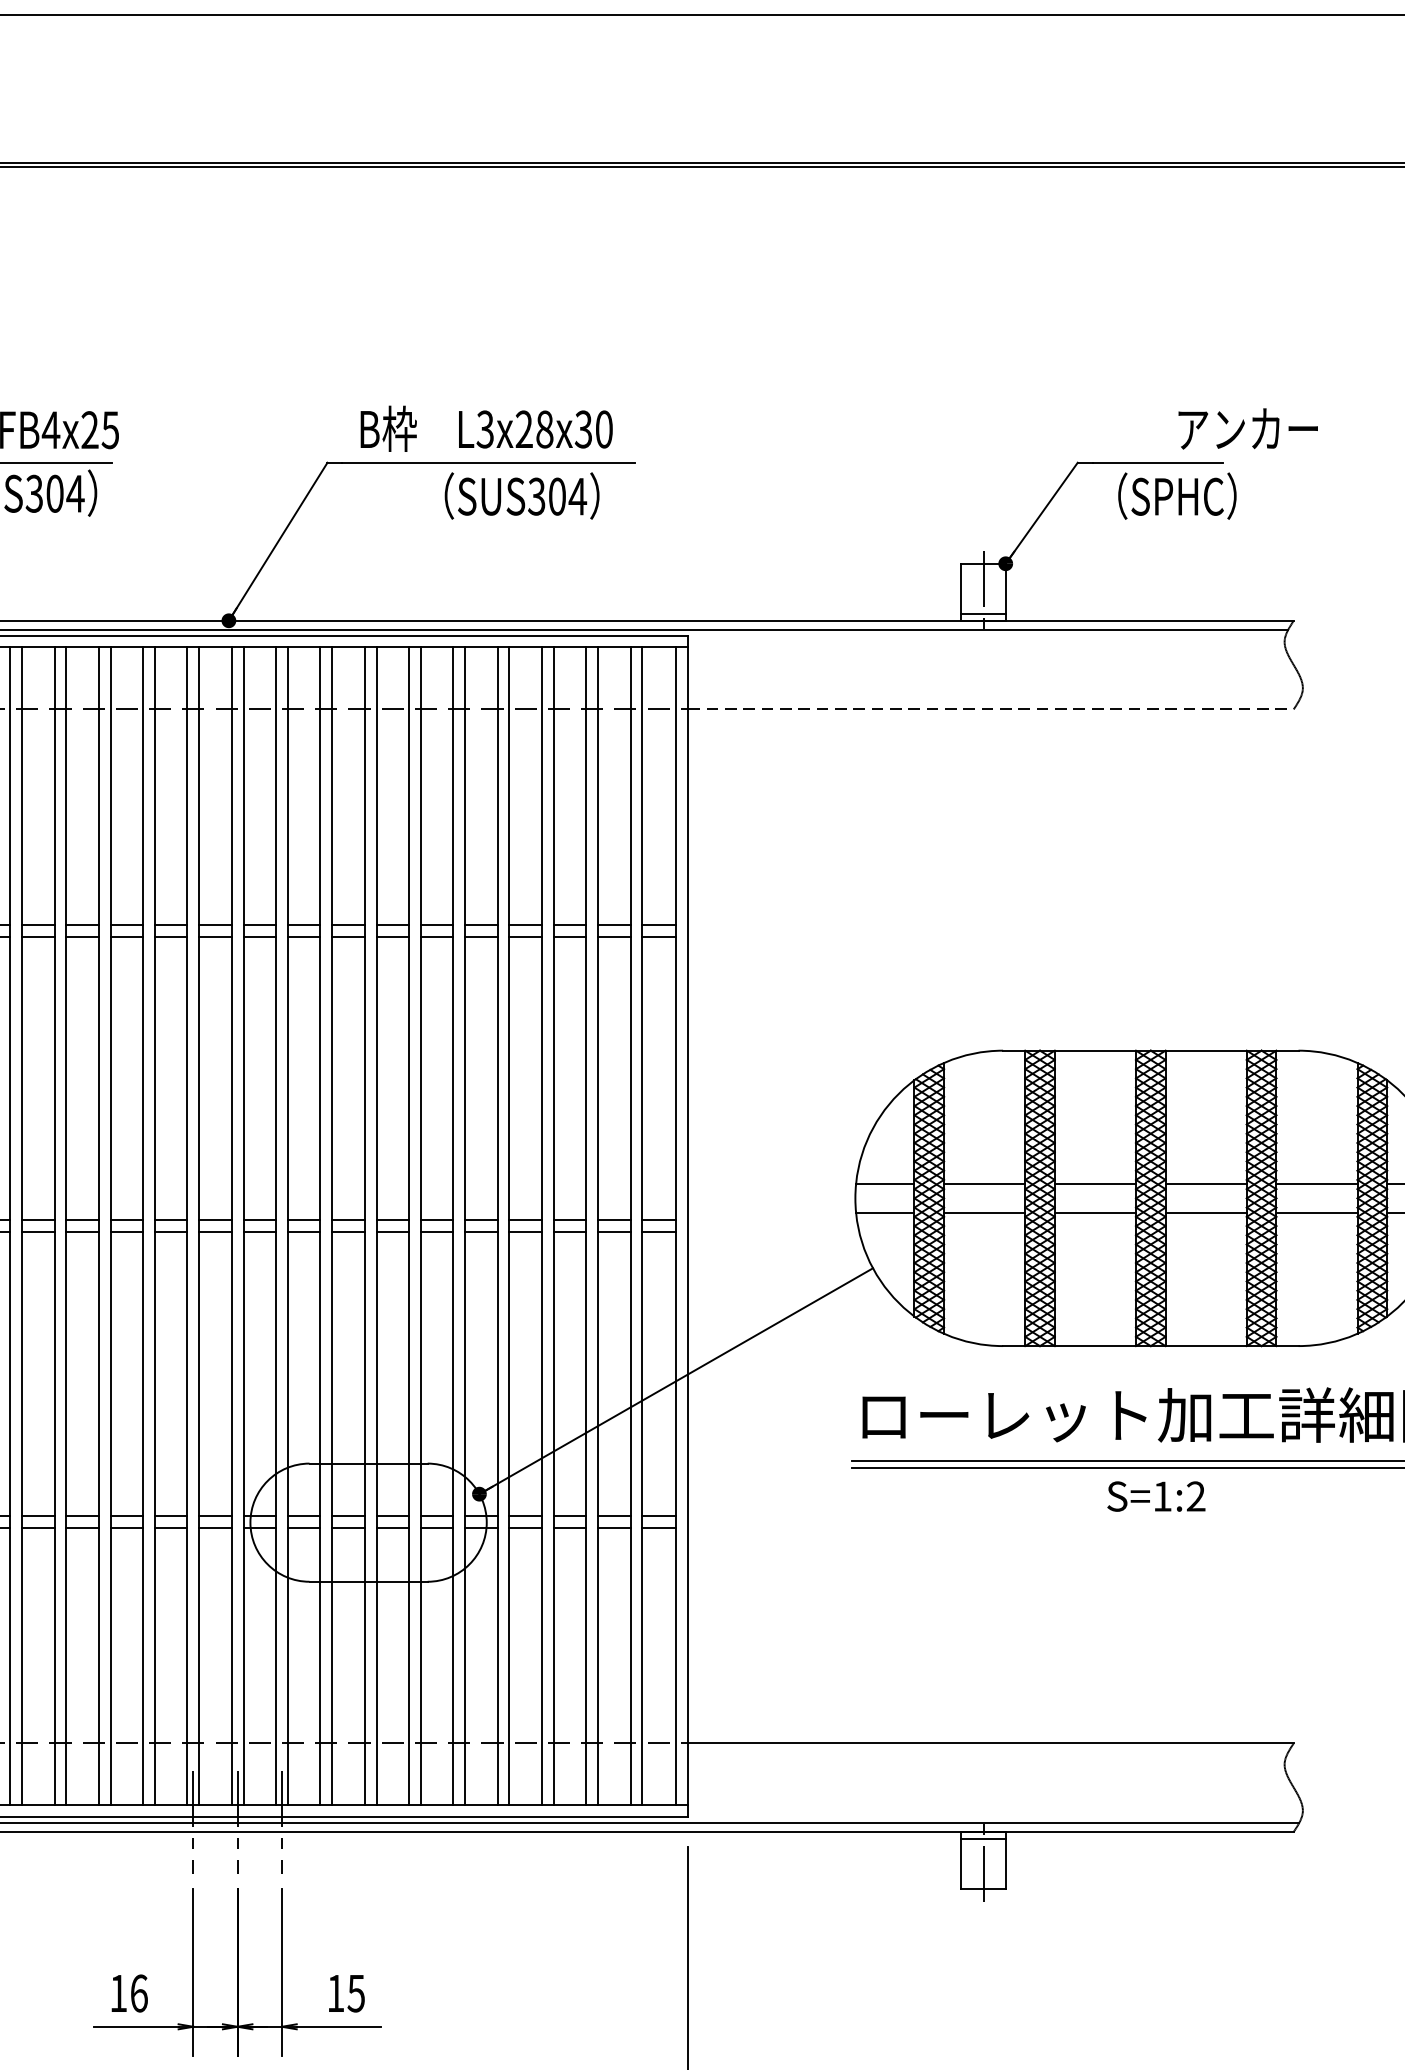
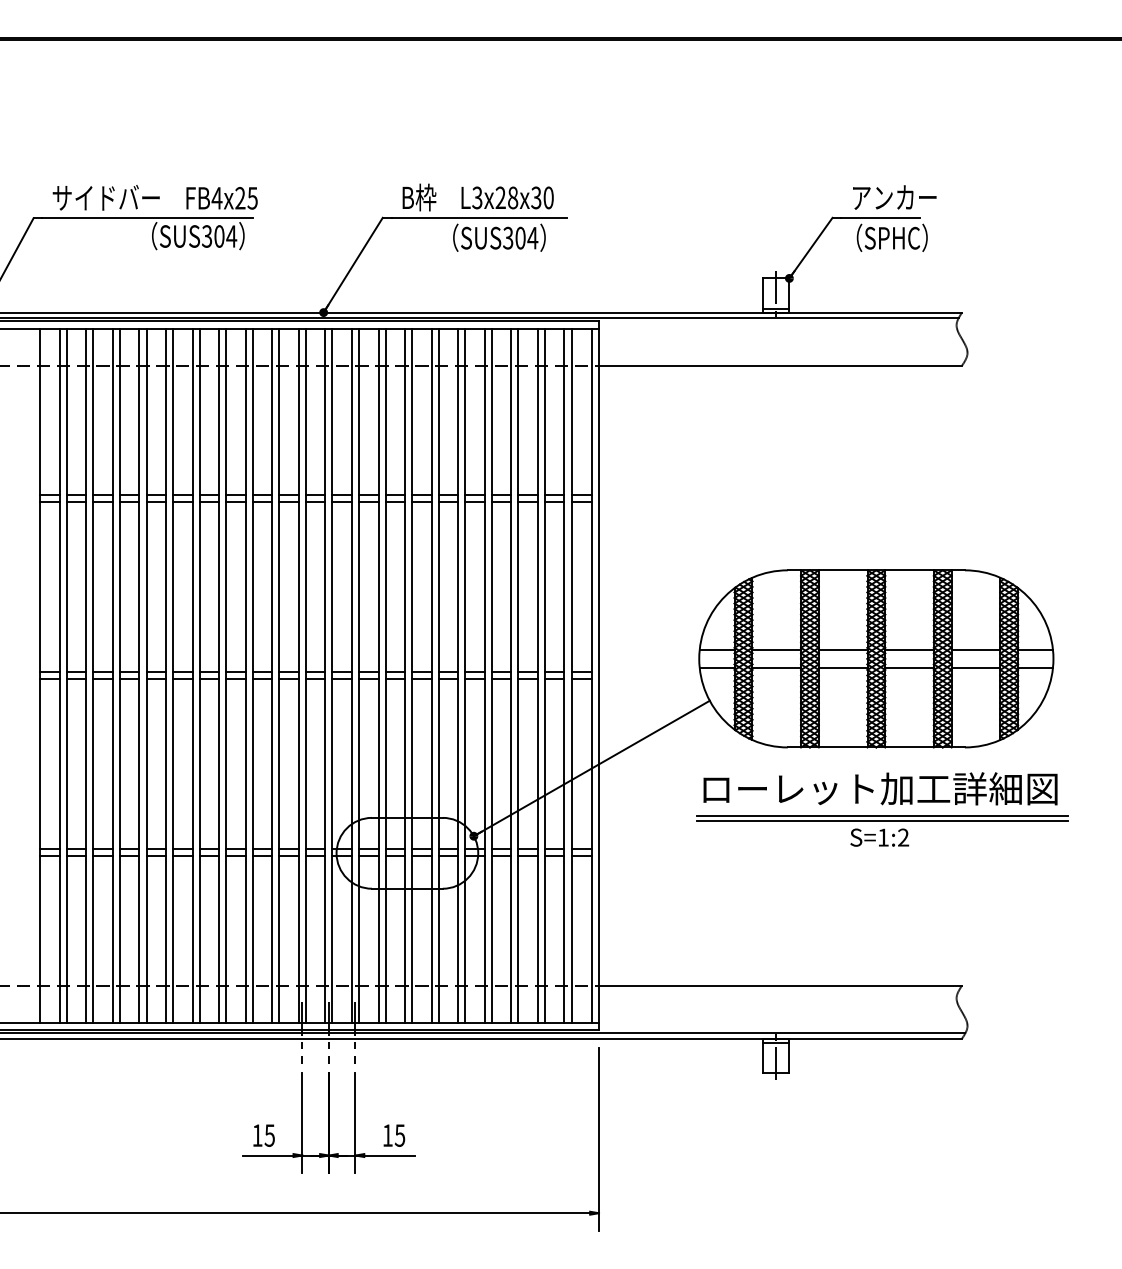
text: (1247, 428) -> (894, 197), moved
line: (990, 709) -> (780, 365), dashed -> solid
text: (138, 1993) -> (269, 1135), 16 -> 15

